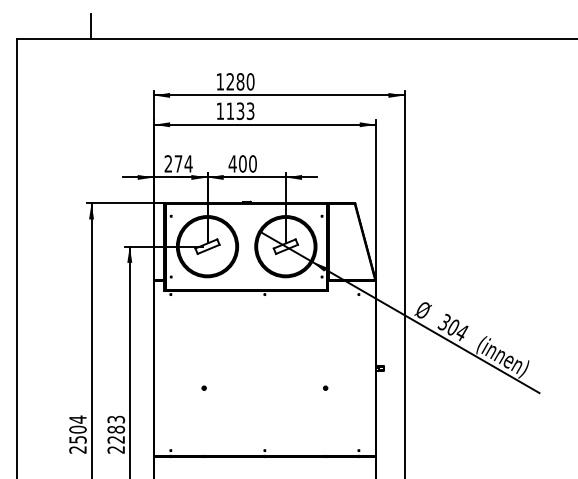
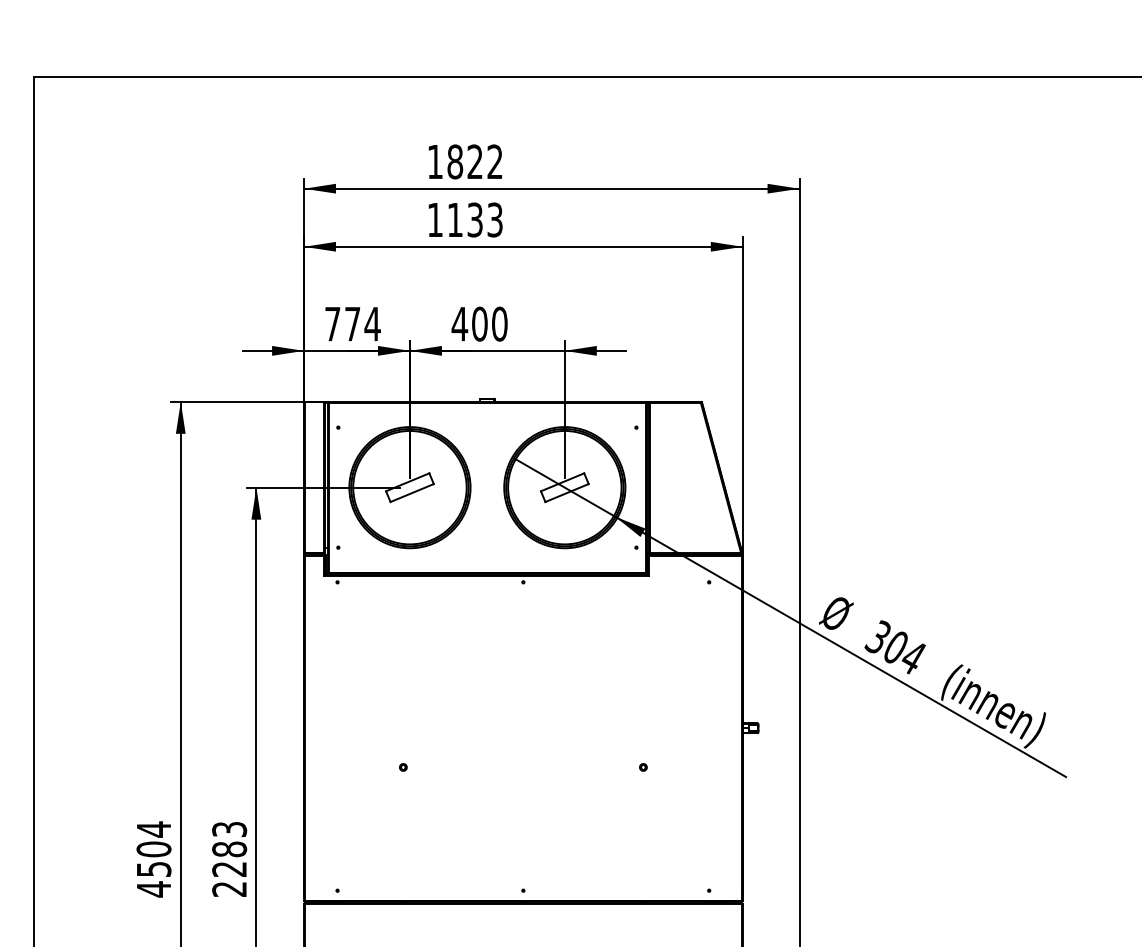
line: (90, 26) -> (178, 52), removed
text: (240, 81) -> (475, 161), 1280 -> 1822
text: (168, 163) -> (332, 323), 274 -> 774
text: (77, 449) -> (152, 888), 2504 -> 4504

